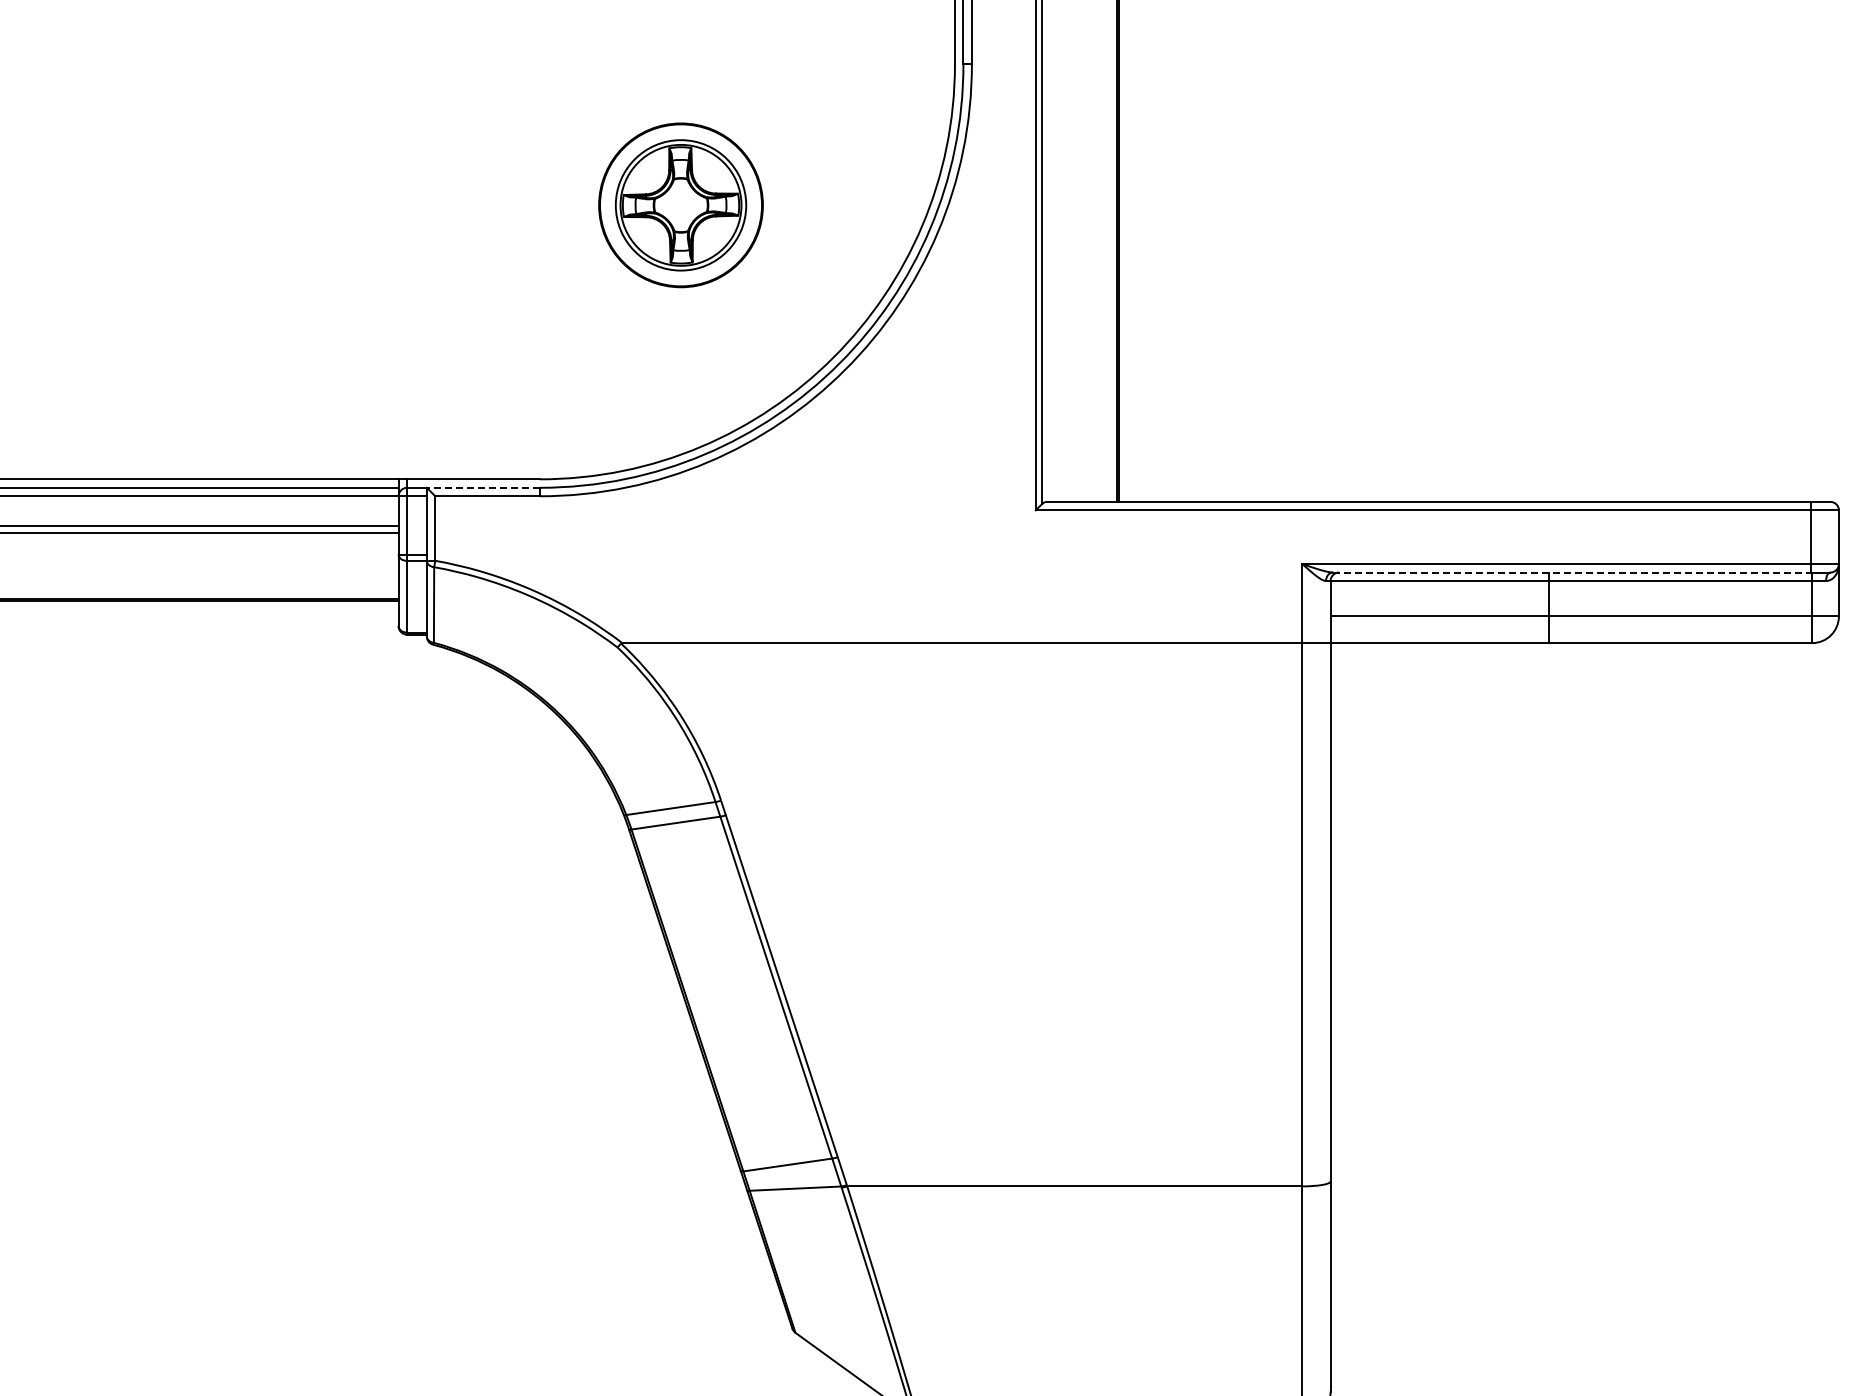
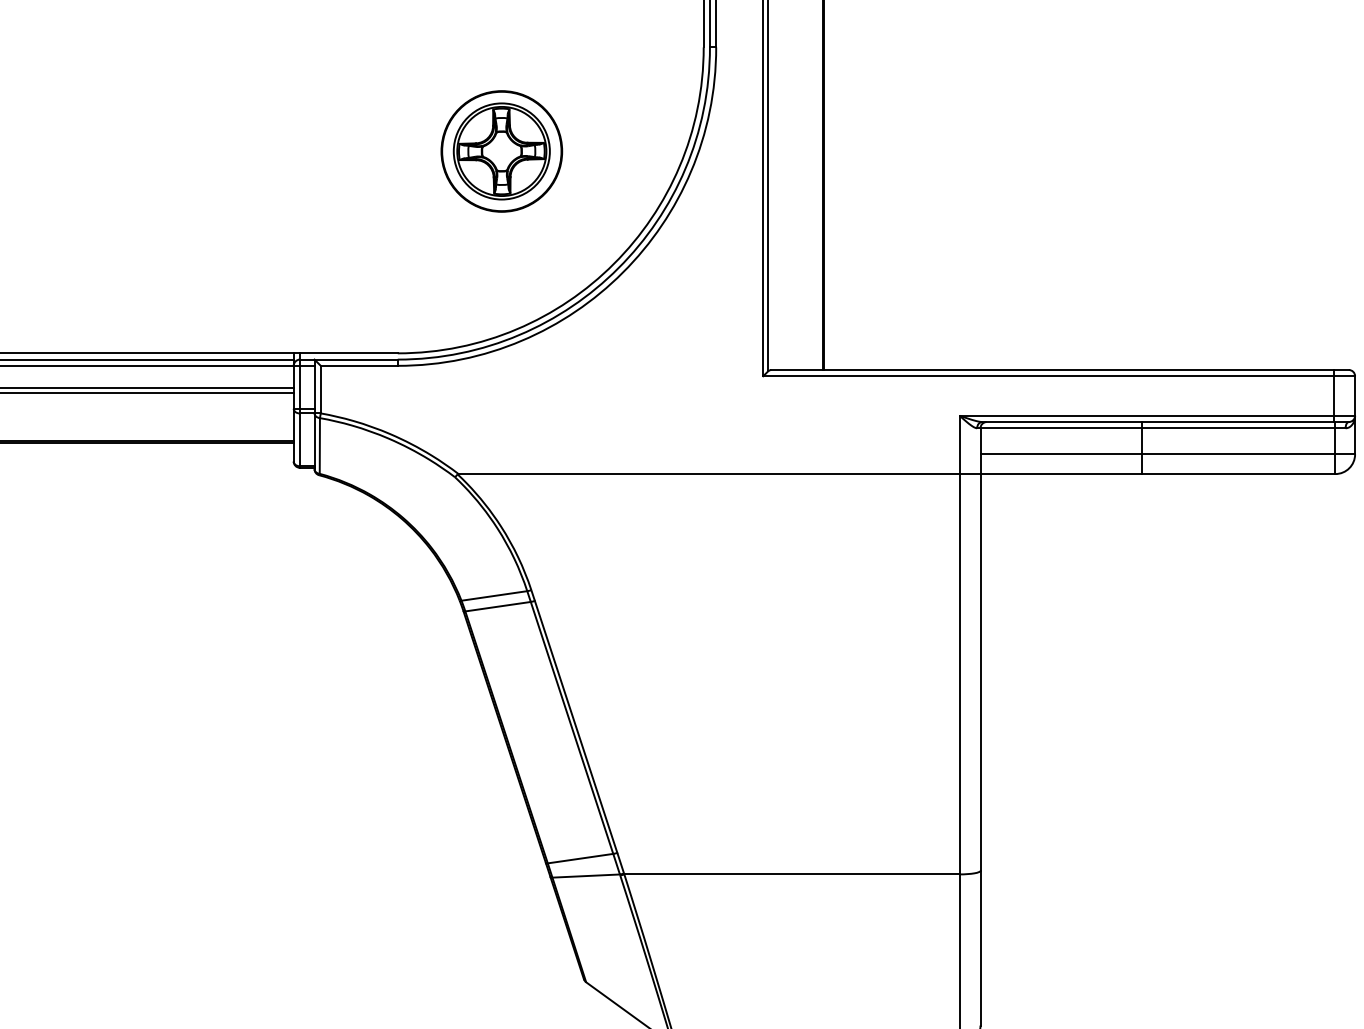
line: (482, 487) -> (355, 359), dashed -> solid
line: (1571, 572) -> (1158, 422), dashed -> solid

